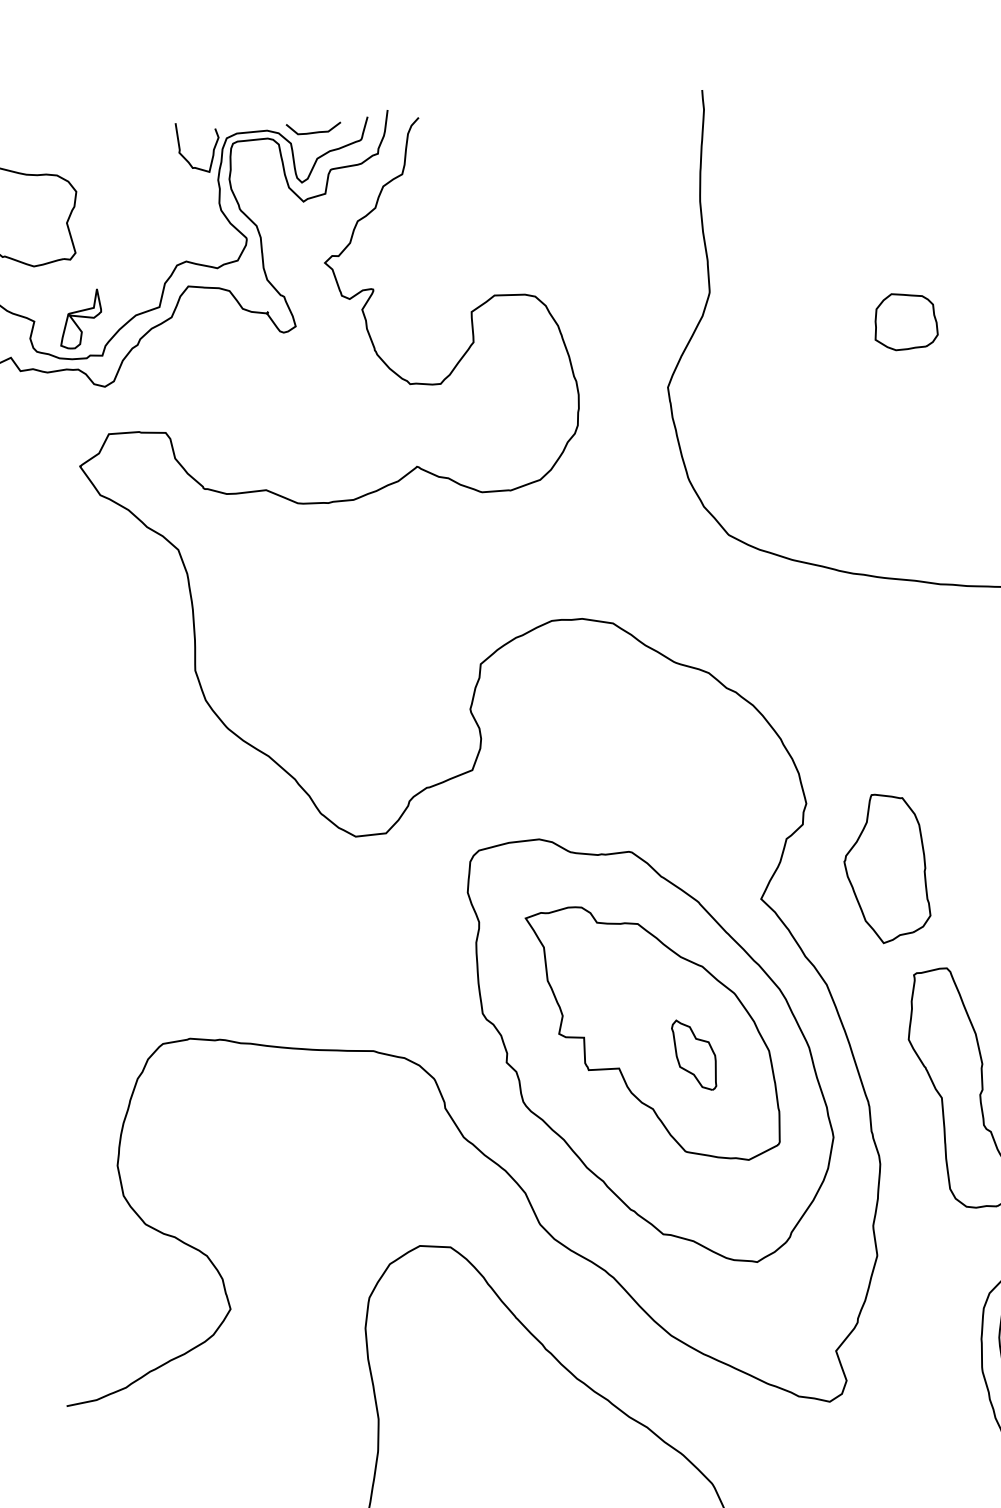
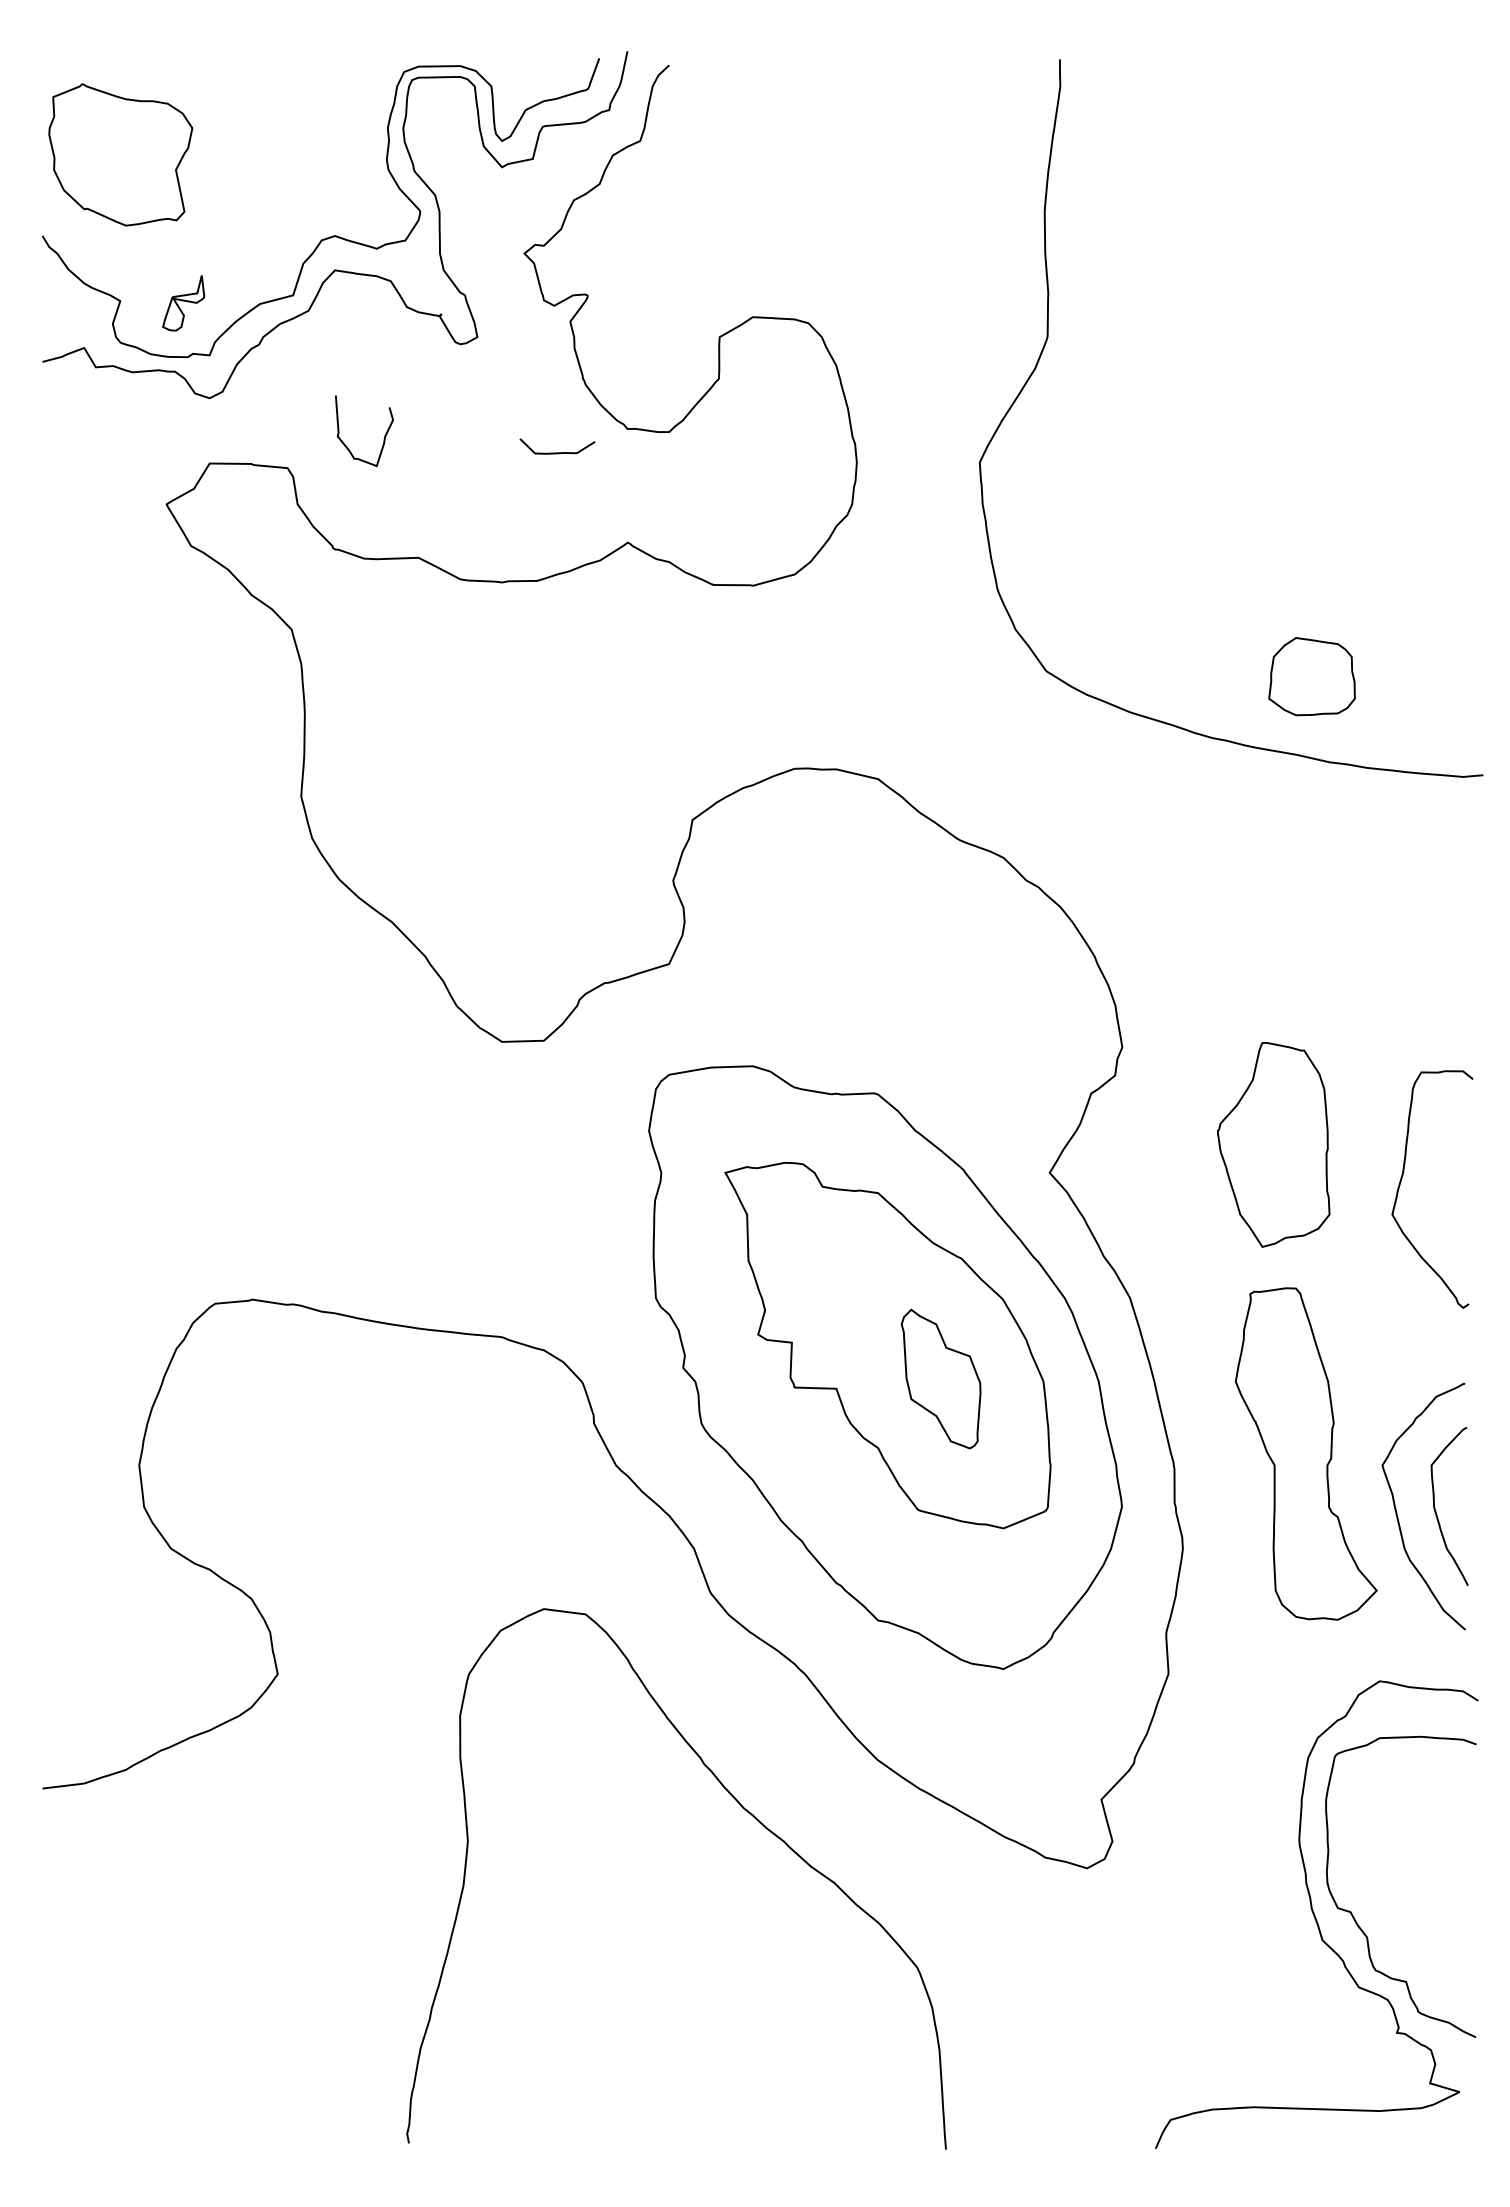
curve: (314, 132) -> (557, 452), moved
curve: (213, 149) -> (384, 435), moved
part: (80, 319) -> (183, 303), size x0.7
part: (905, 321) -> (1311, 676), moved
part: (885, 868) -> (1273, 1144), moved
part: (694, 1054) -> (941, 1378), size x1.4

